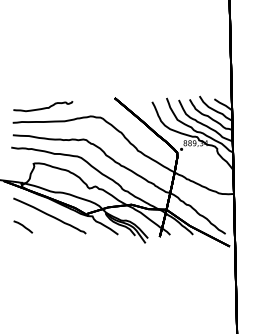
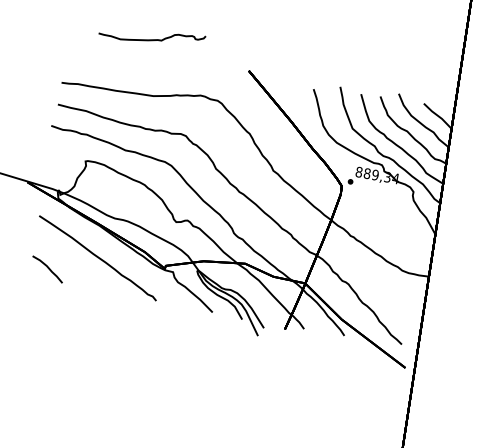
part: (43, 106) -> (152, 36), moved

